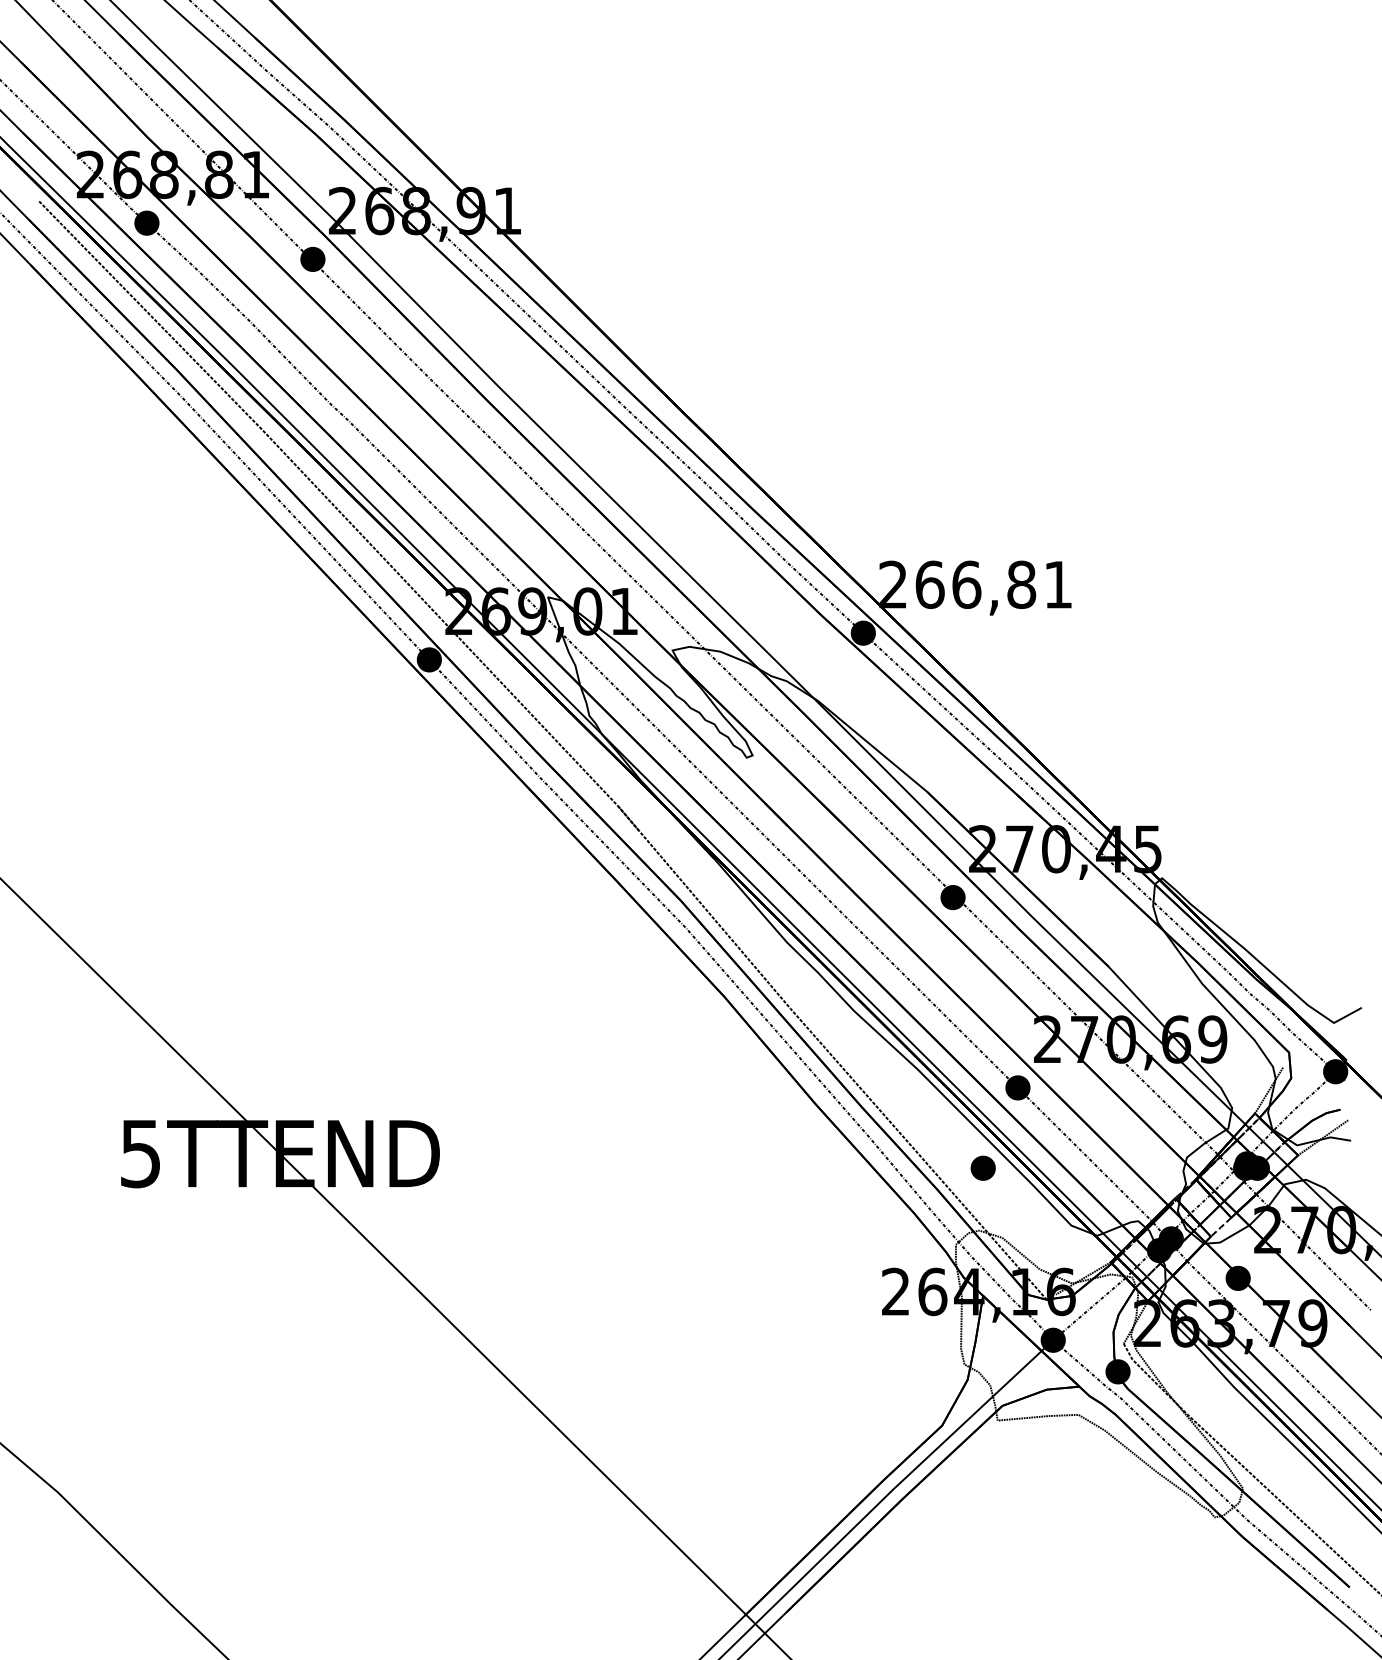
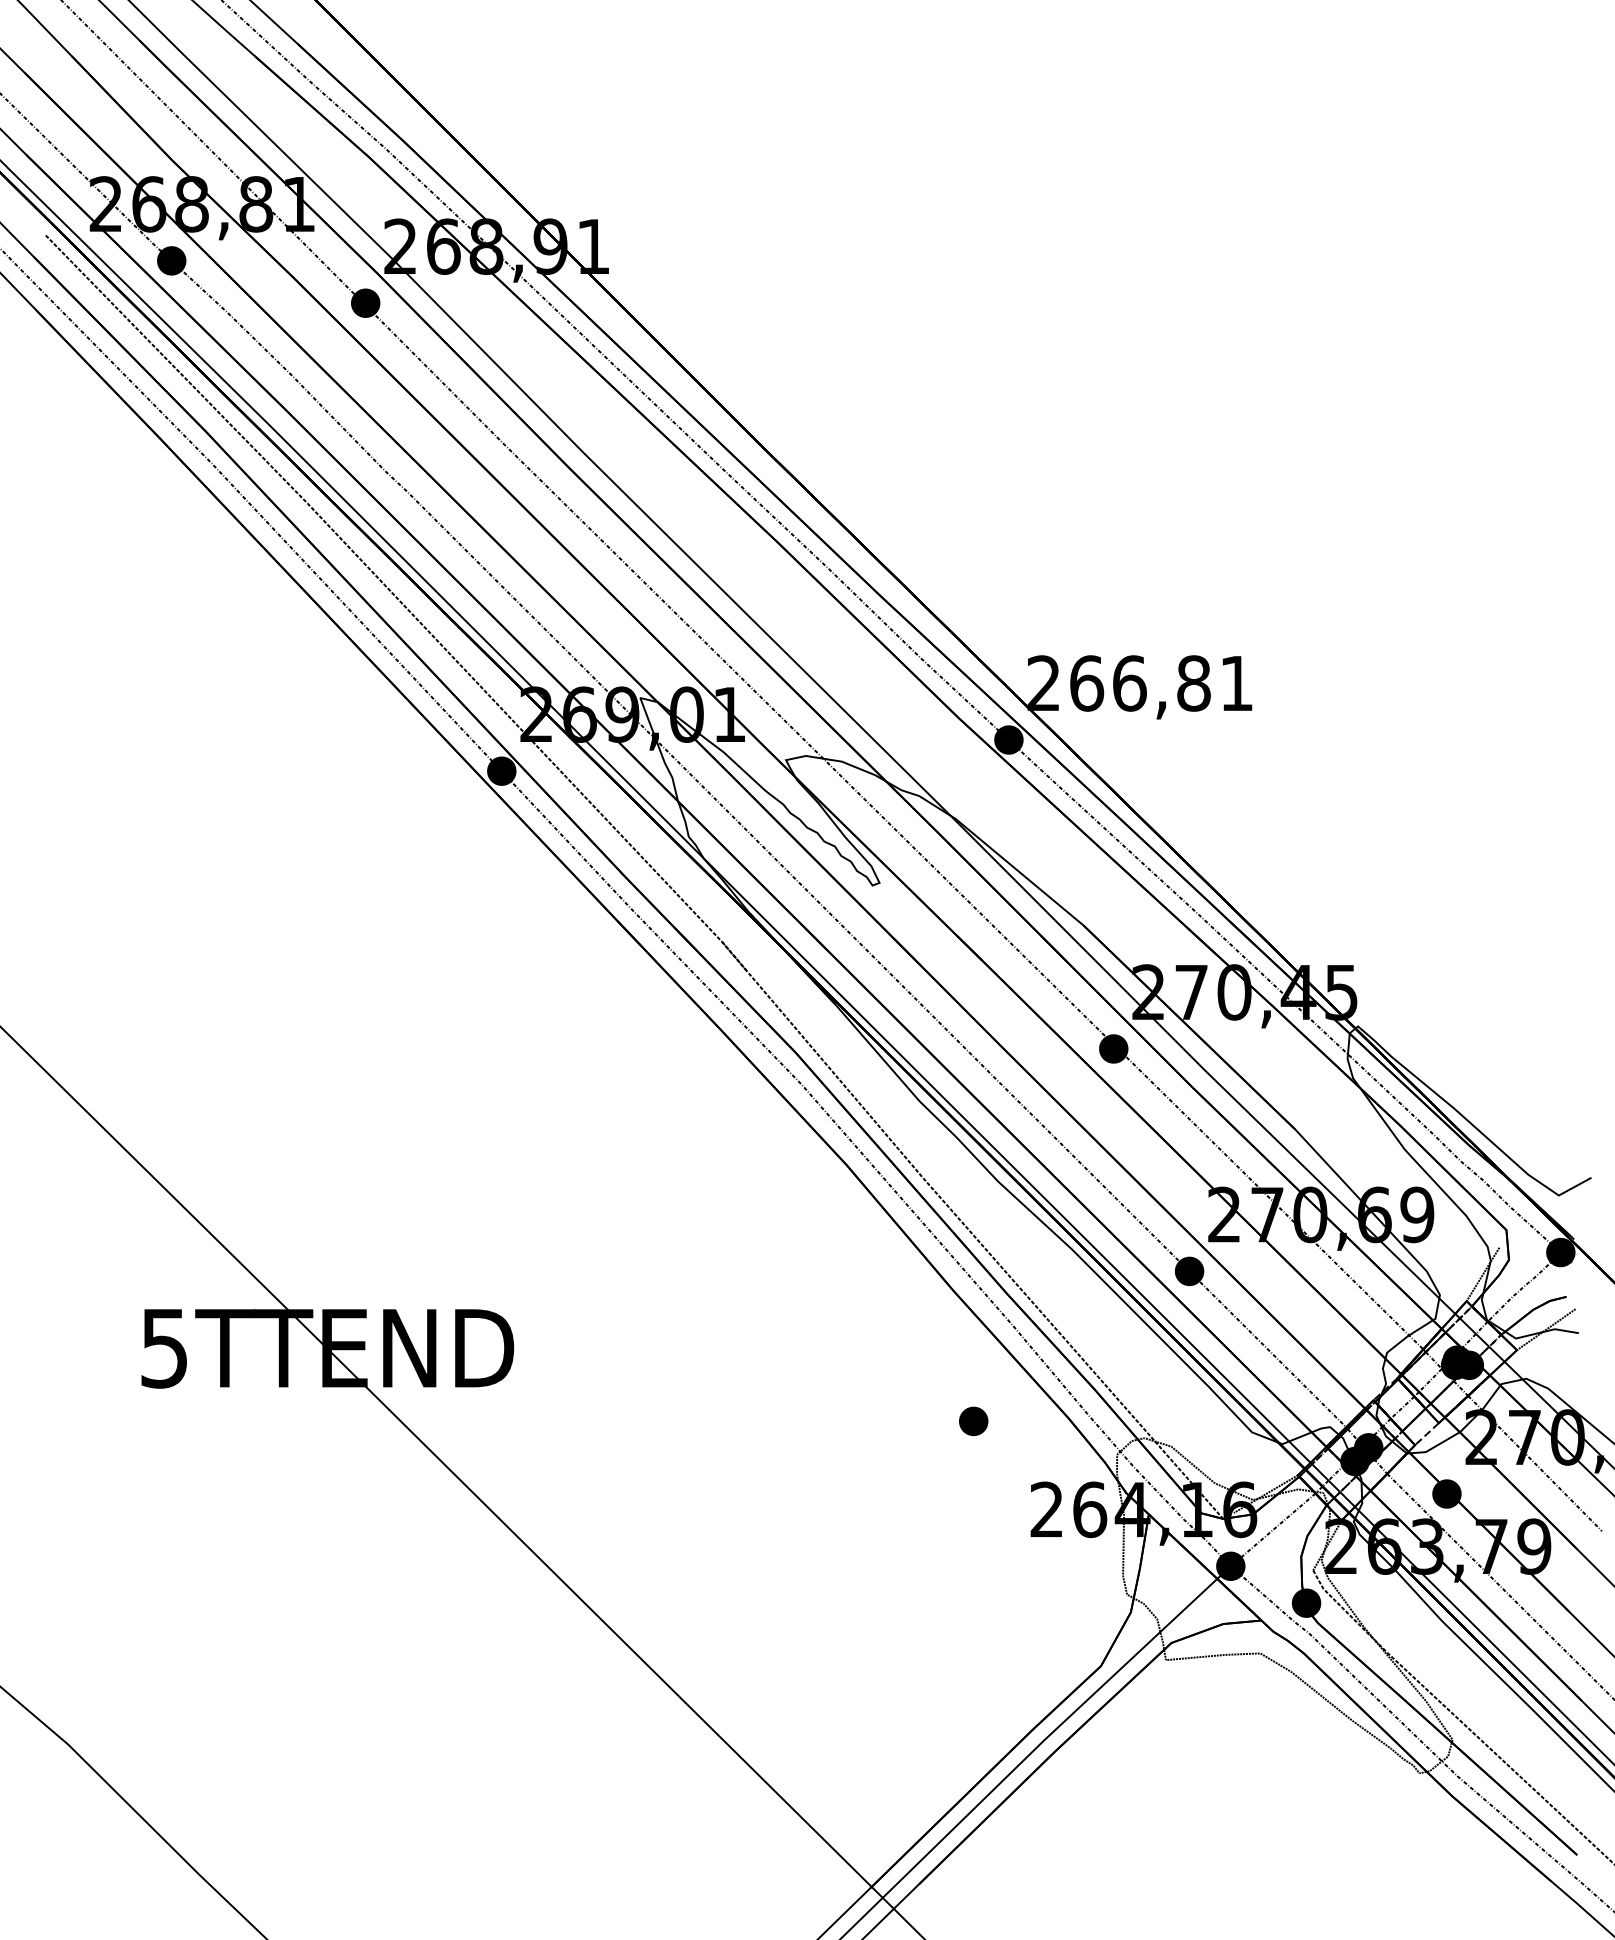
part: (982, 1167) -> (972, 1420), moved

